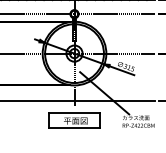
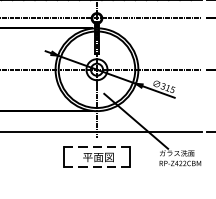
line: (75, 113) -> (98, 147), solid -> dashed
line: (75, 128) -> (98, 167), solid -> dashed

